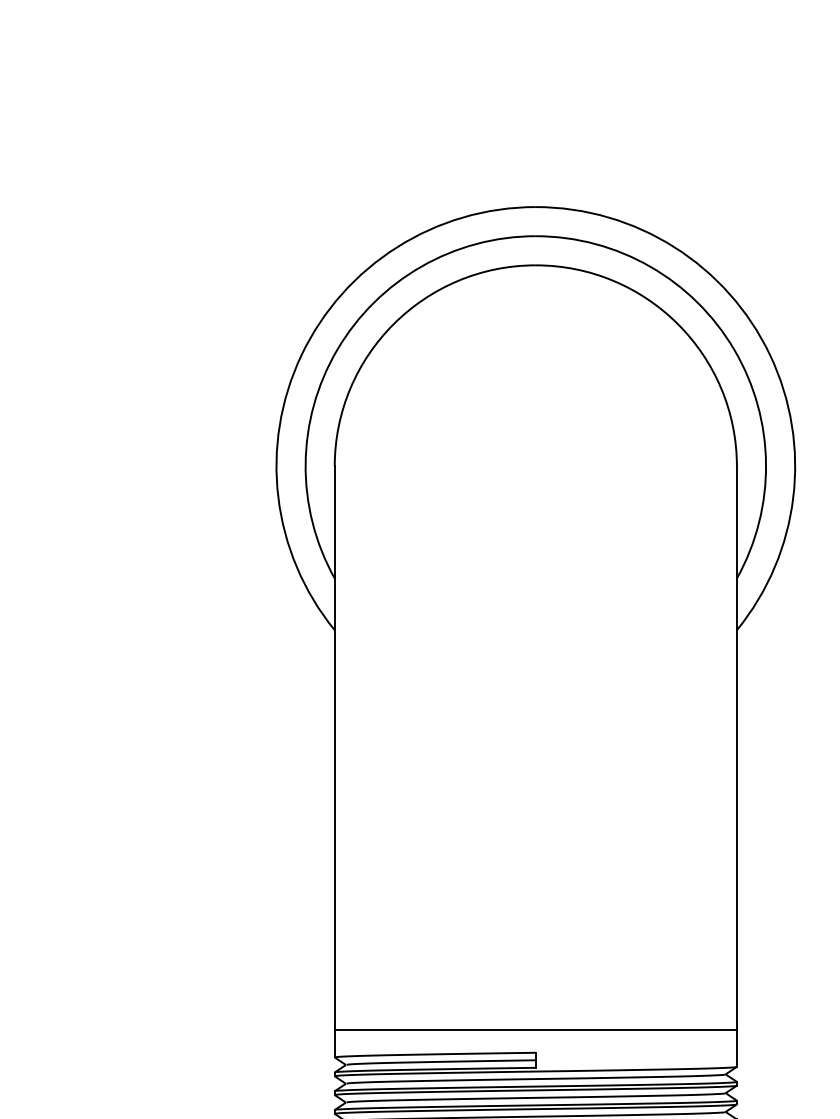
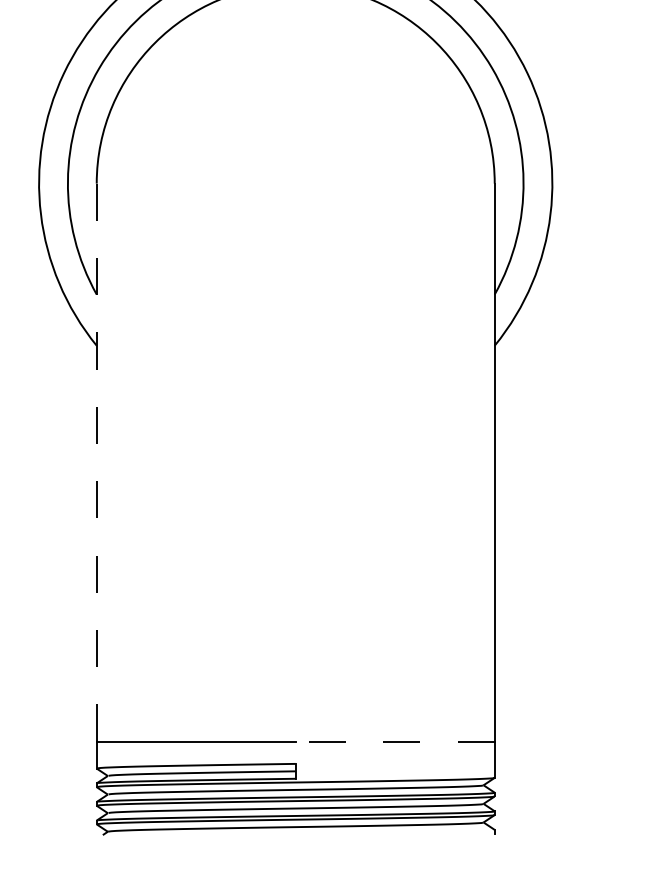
line: (334, 748) -> (96, 462), solid -> dashed
line: (636, 1030) -> (395, 741), solid -> dashed

